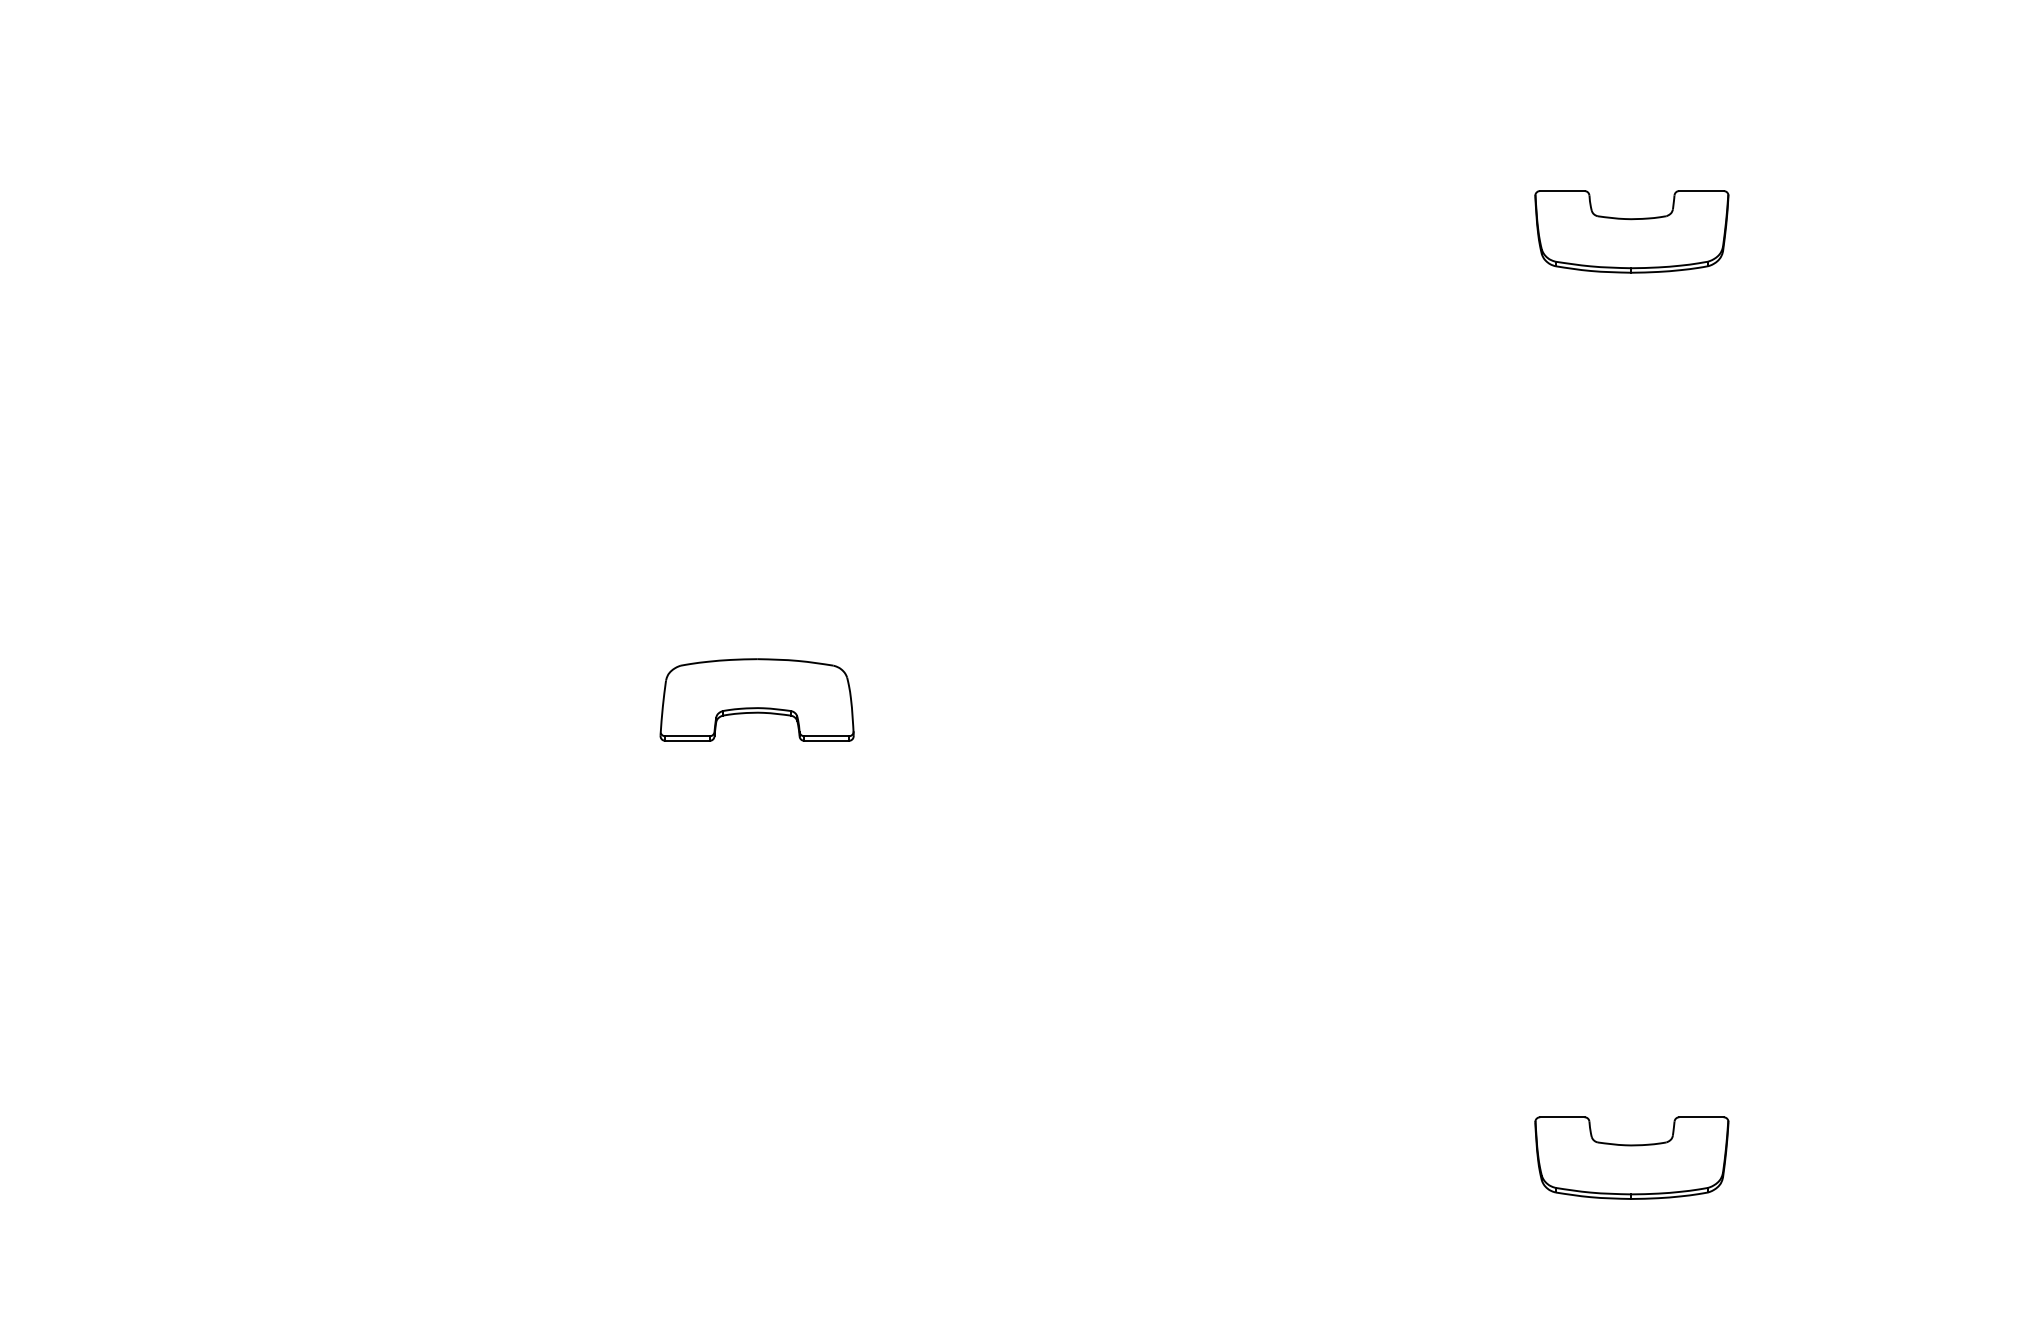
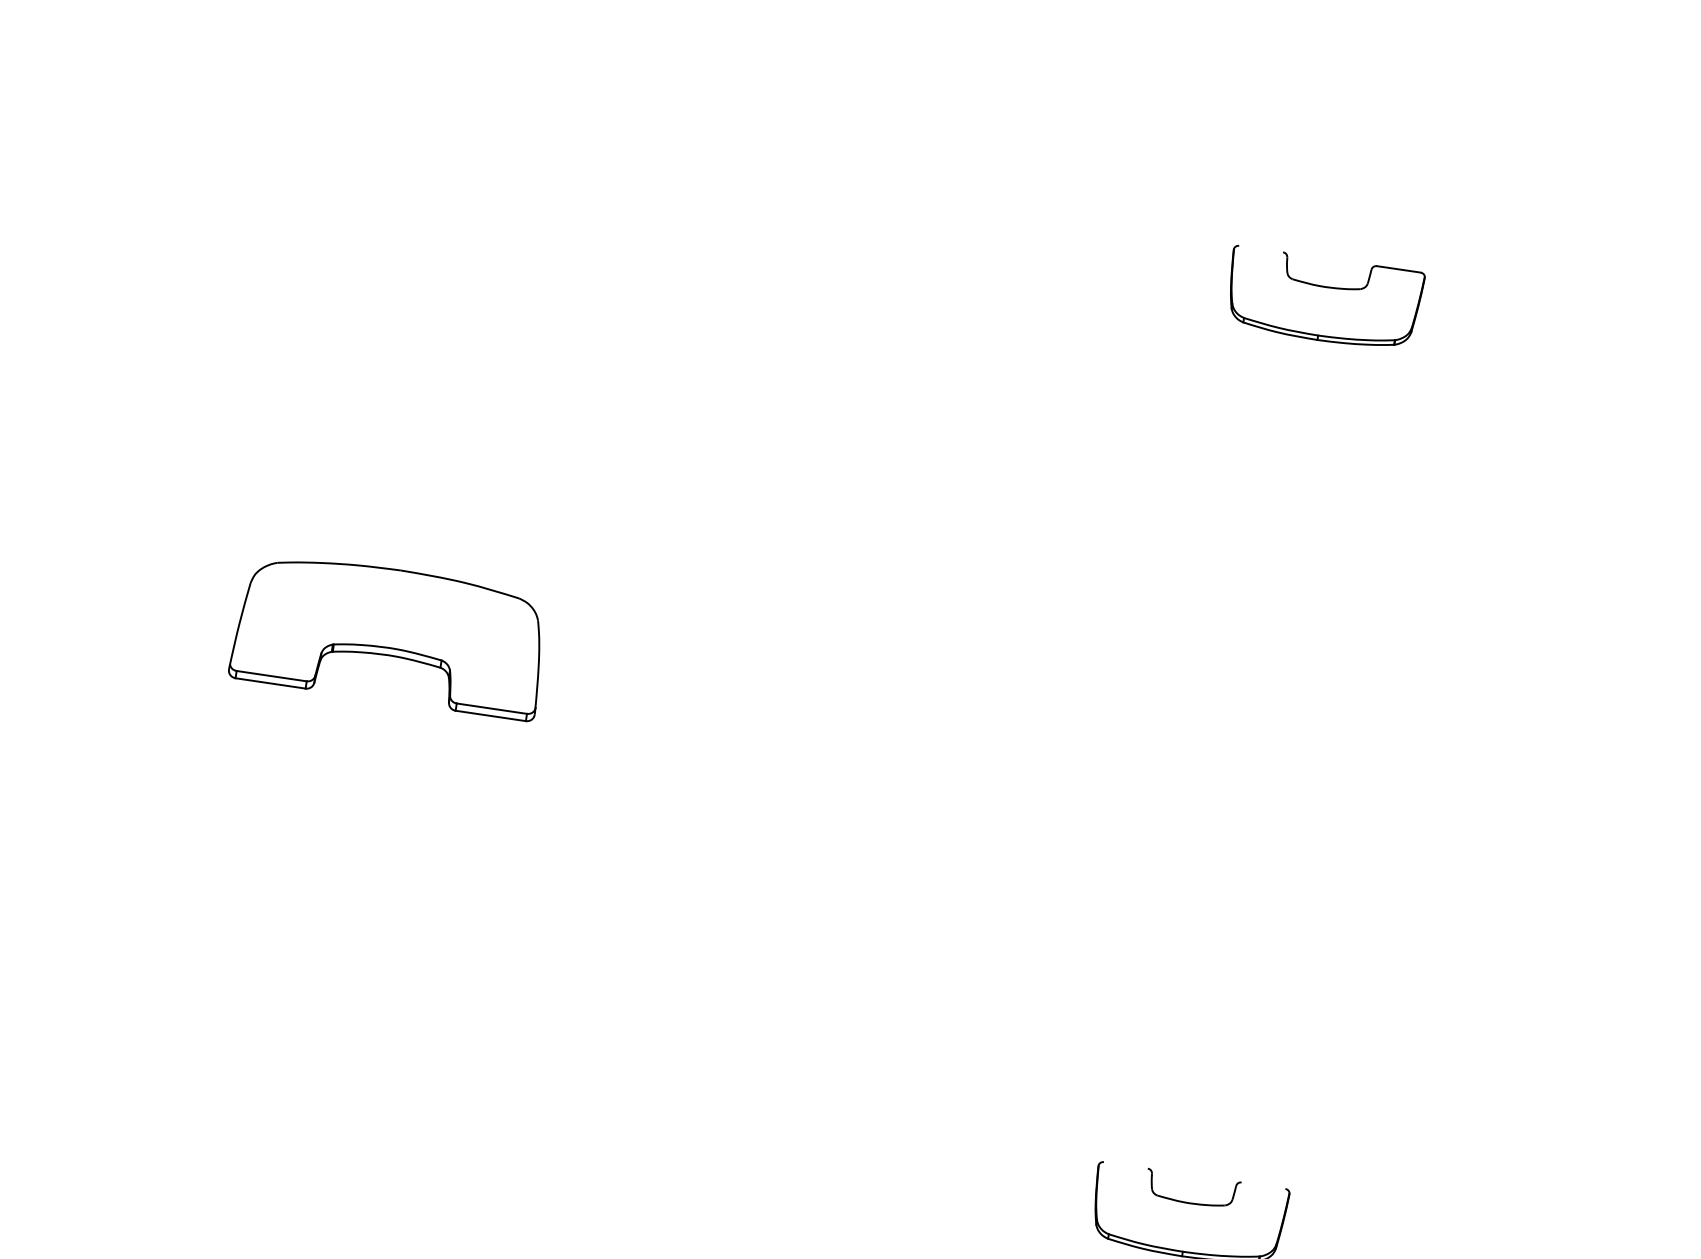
line: (1562, 191) -> (1261, 249), removed
part: (756, 699) -> (389, 634), size x1.6
line: (1562, 1117) -> (1125, 1165), removed
line: (1701, 1117) -> (1263, 1185), removed

